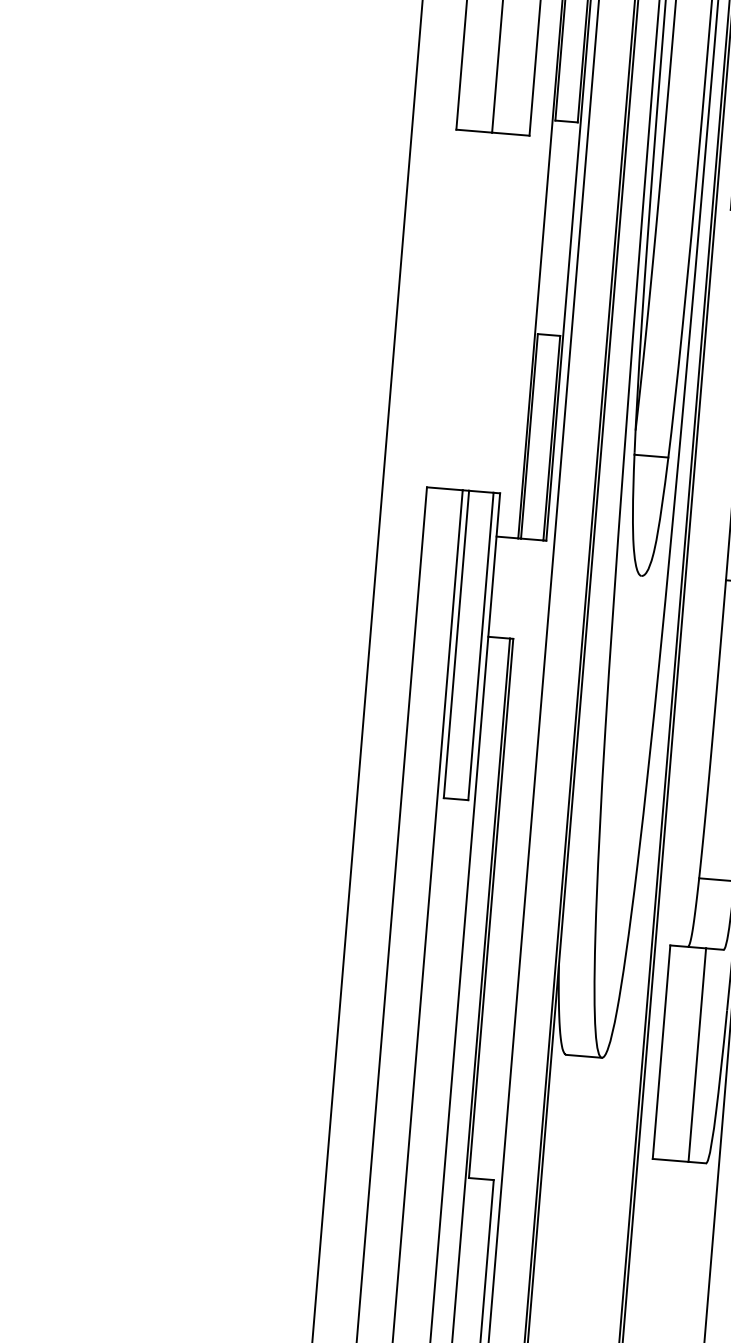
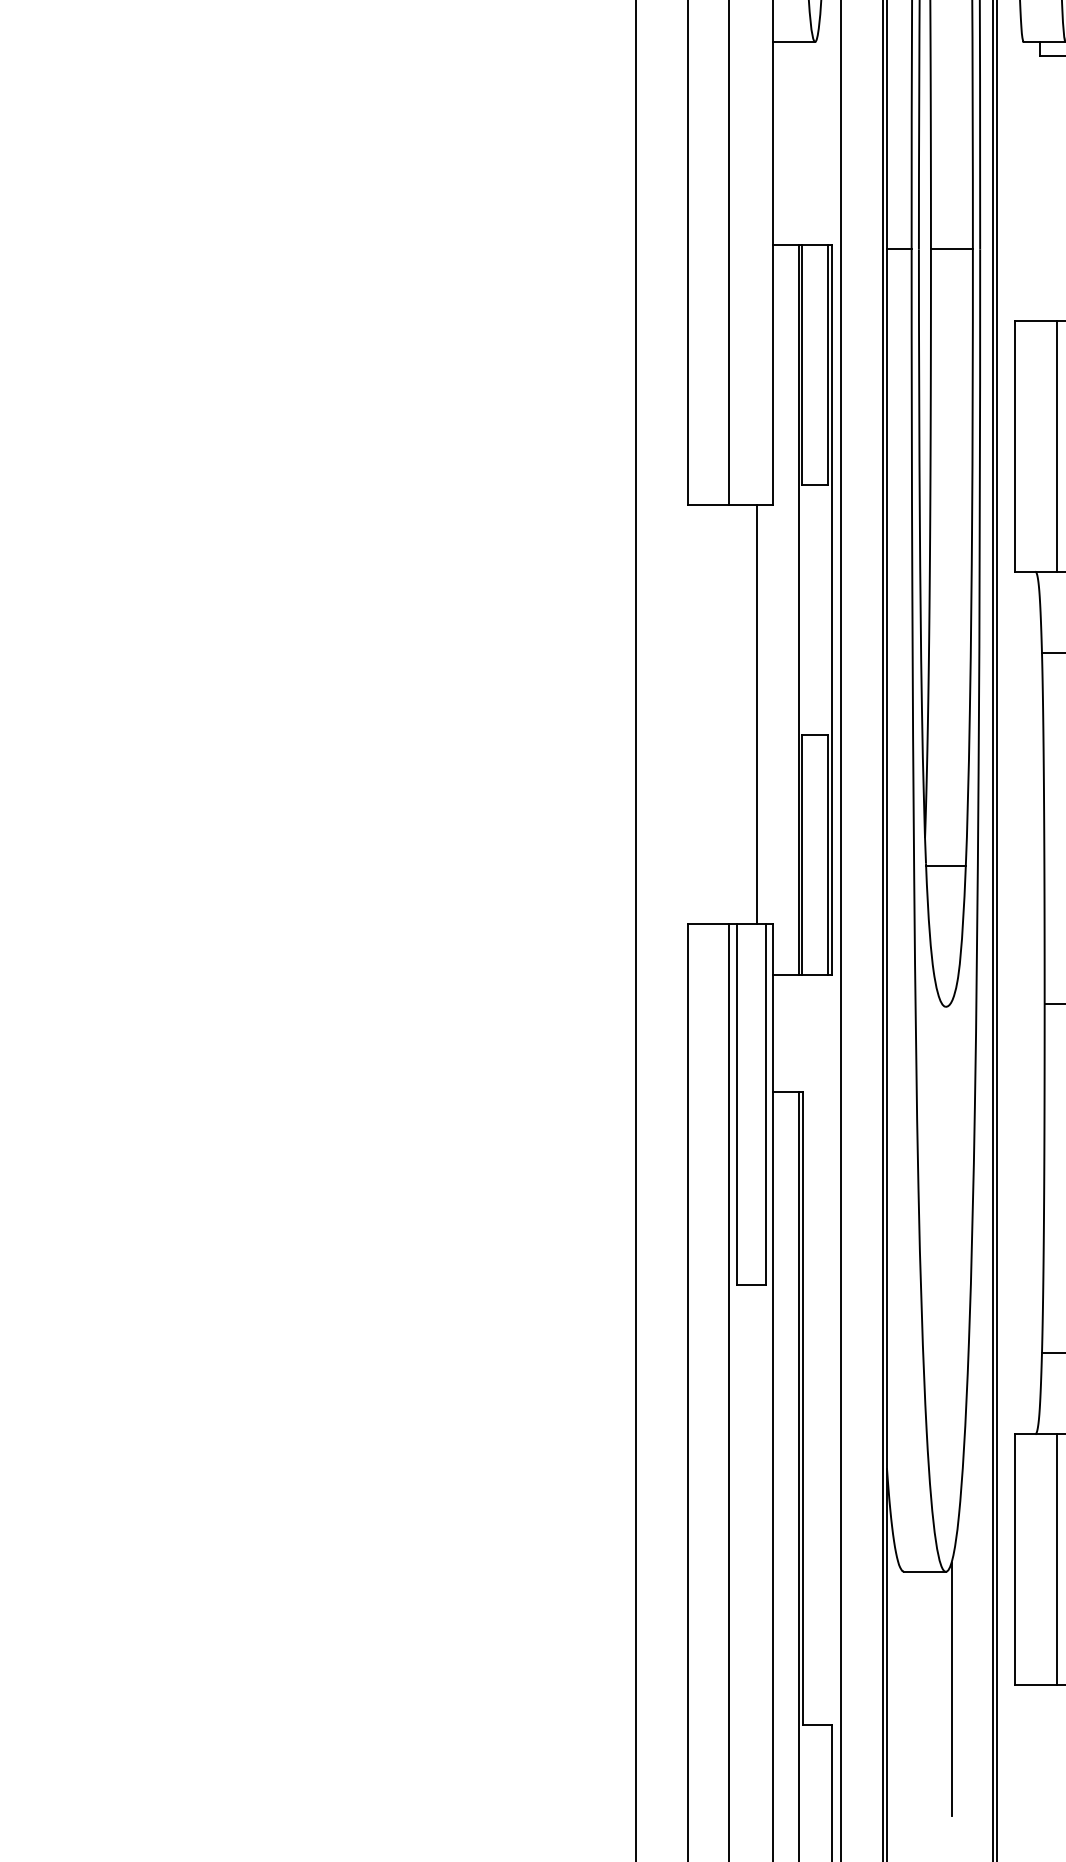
line: (500, 313) -> (756, 714), added
line: (598, 1158) -> (951, 1689), added

